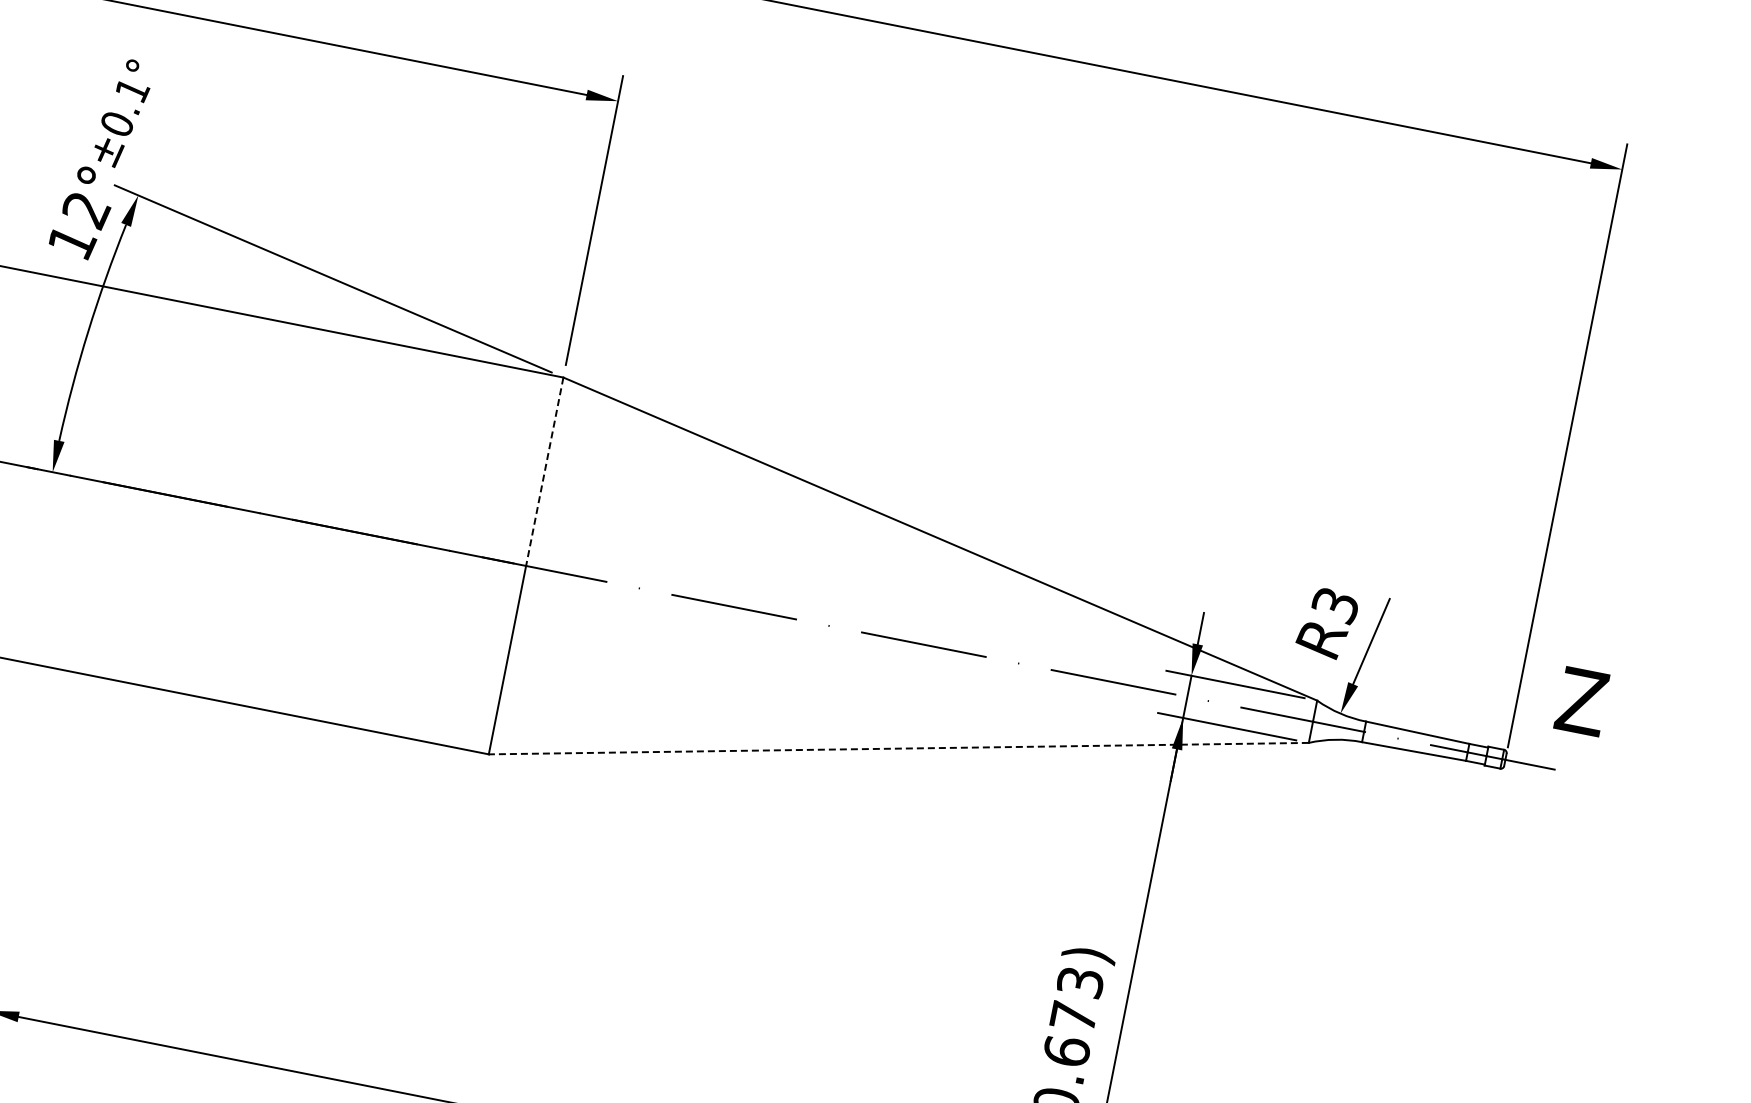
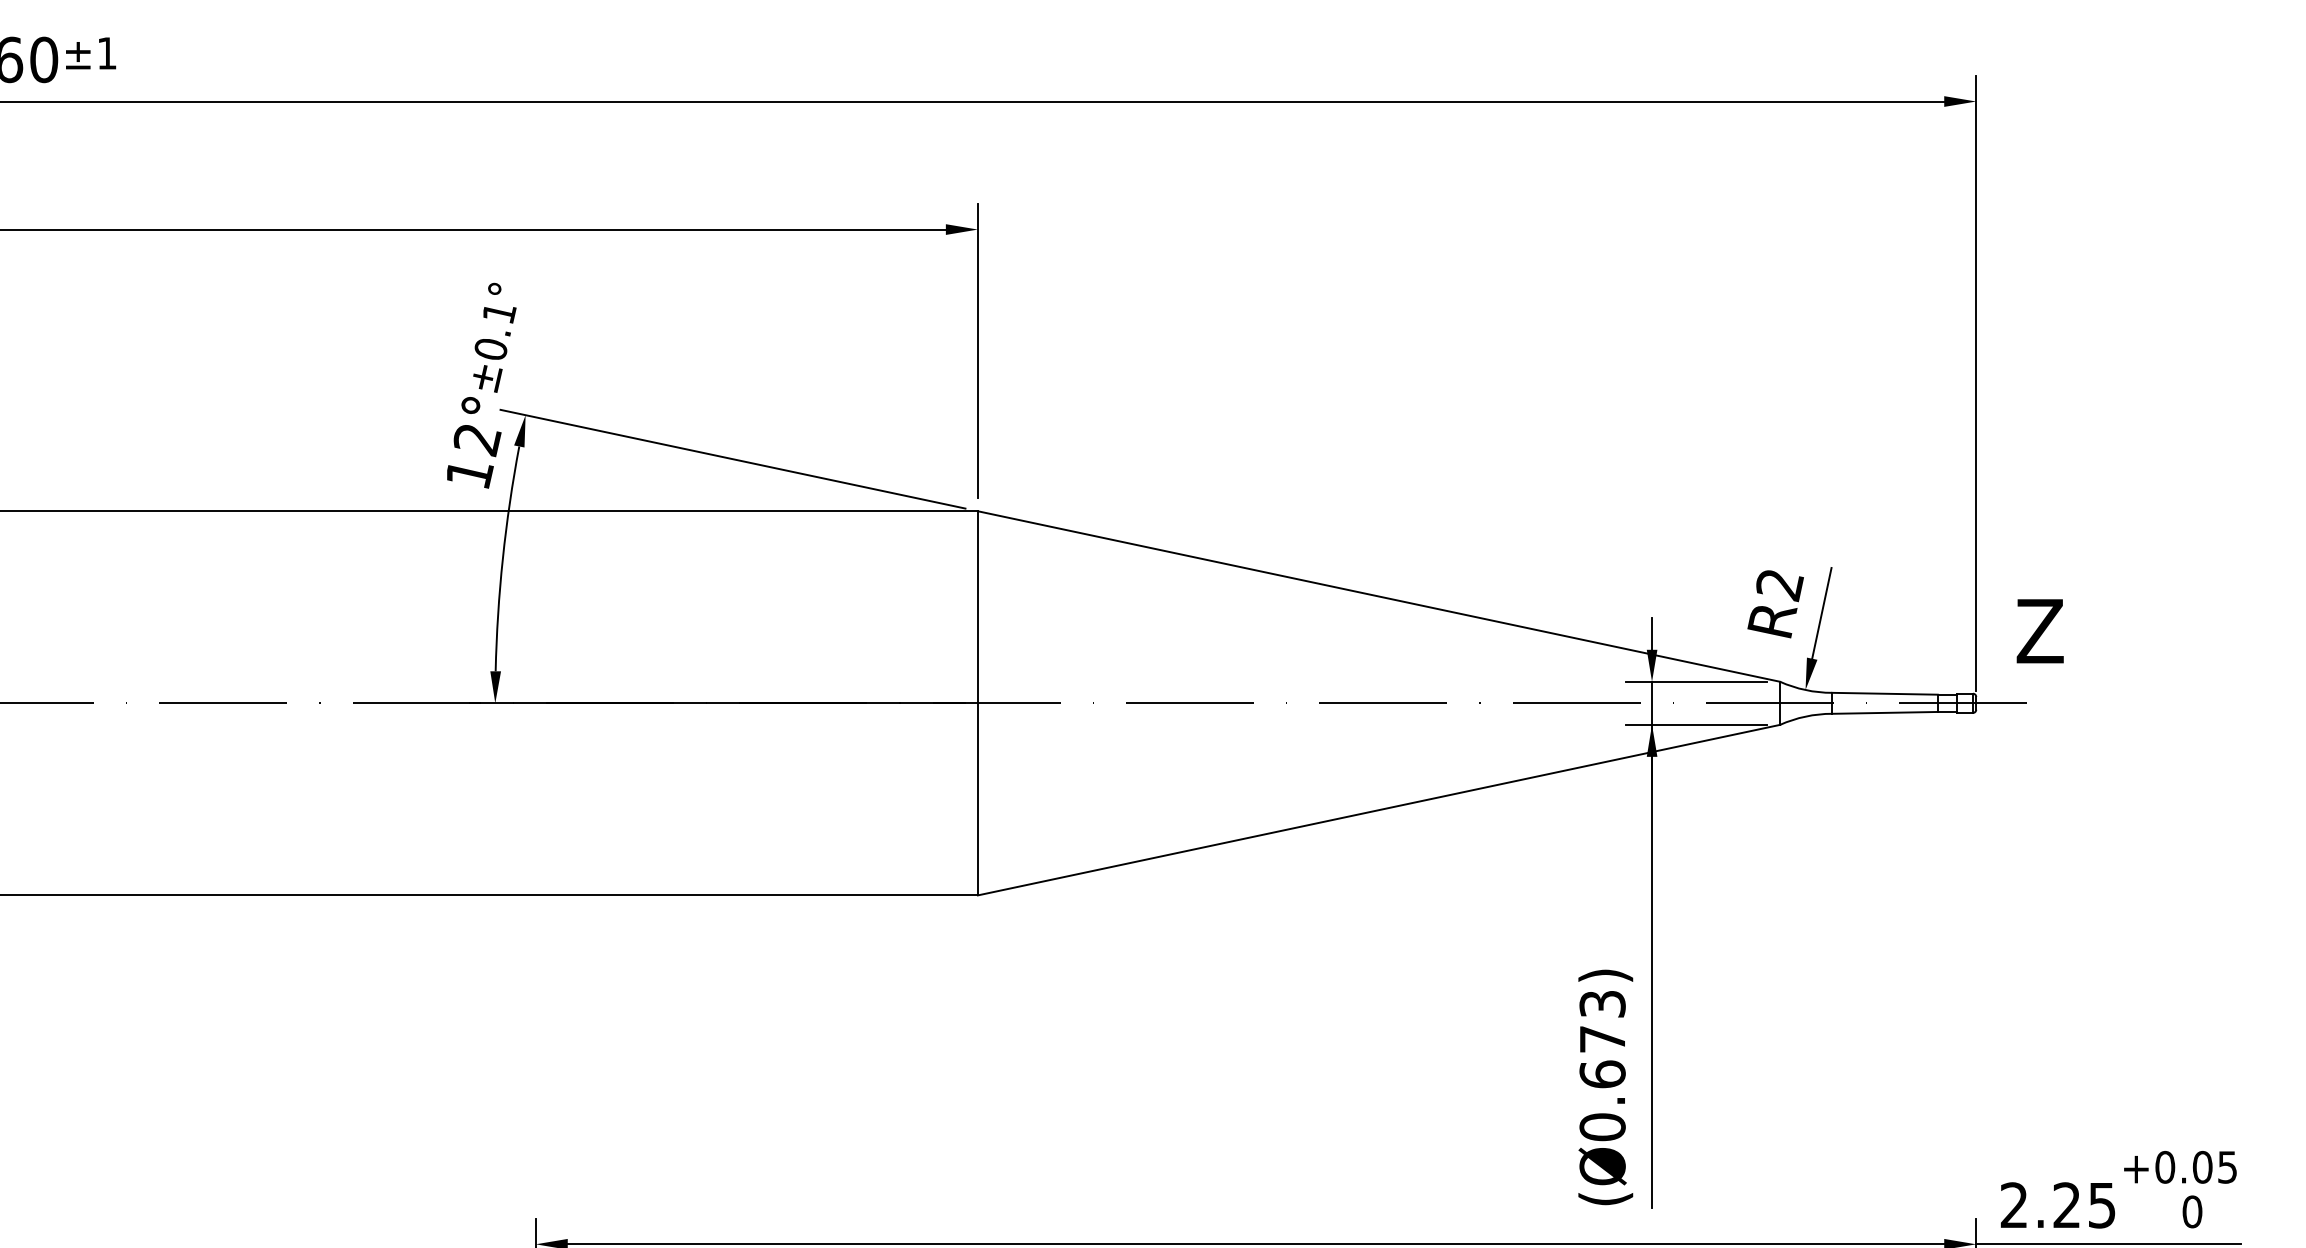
line: (544, 471) -> (977, 607), dashed -> solid
text: (1335, 606) -> (1779, 585), R3 -> R2
line: (898, 748) -> (1378, 810), dashed -> solid

